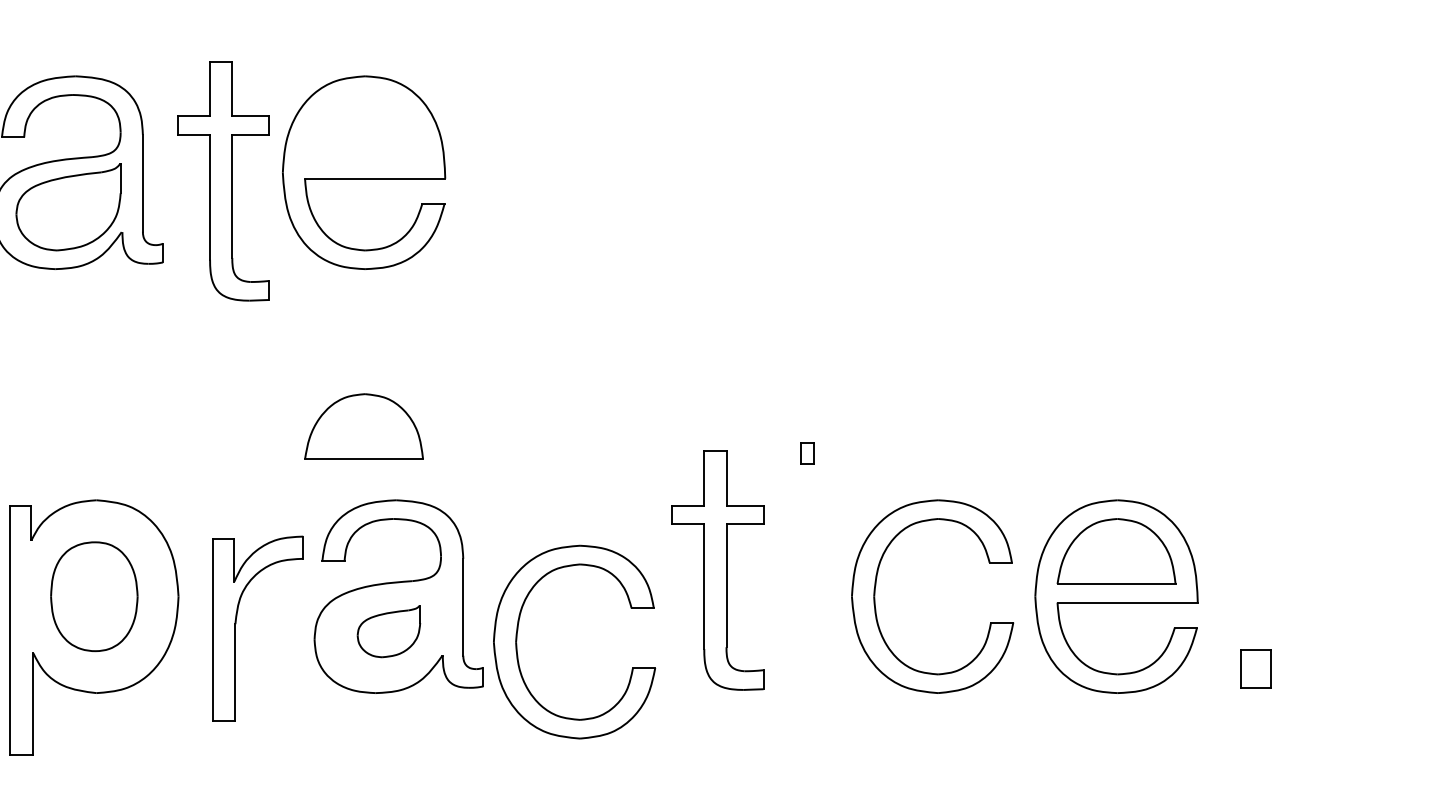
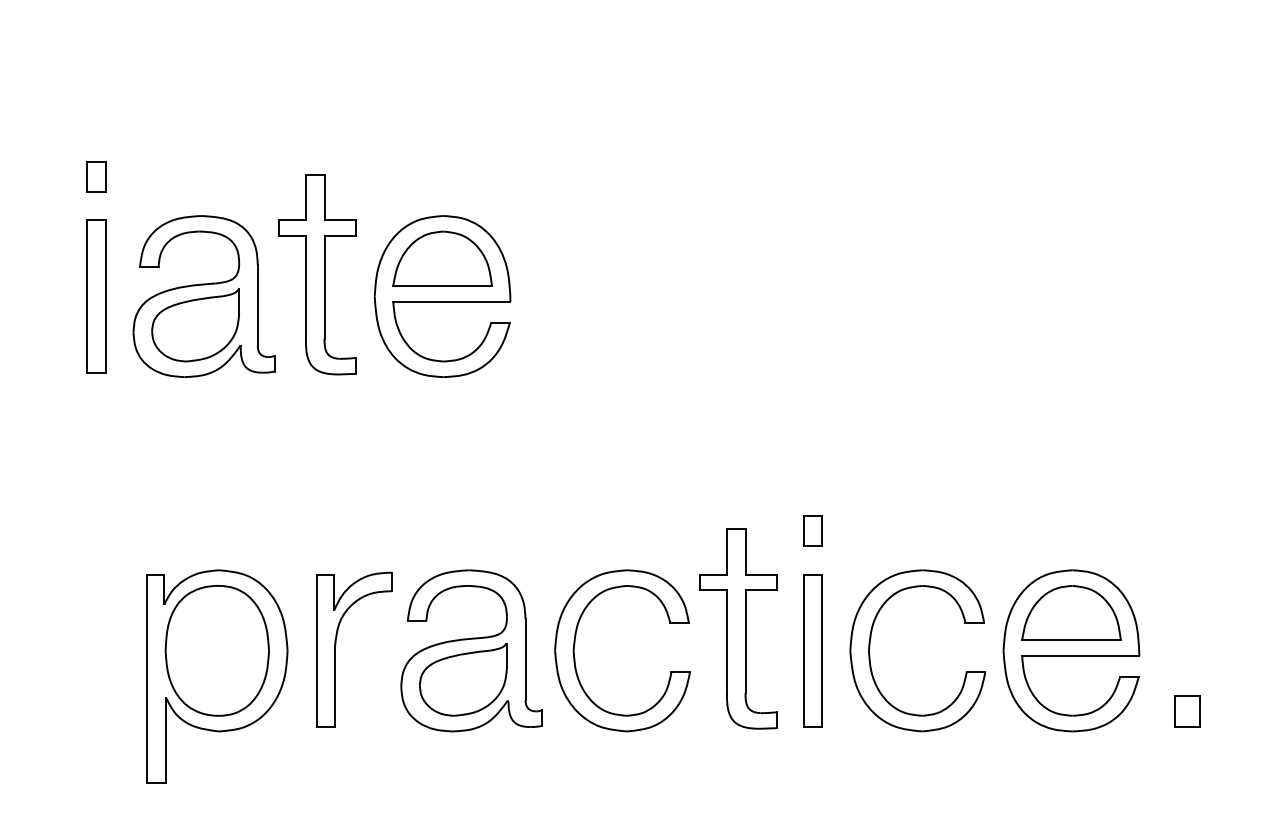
part: (223, 181) -> (317, 274), moved
part: (363, 426) -> (442, 258), moved
part: (806, 452) -> (812, 530), size x1.67
part: (93, 596) -> (216, 650), size x1.43
part: (806, 596) -> (812, 650), added
part: (237, 622) -> (336, 644), moved
part: (389, 630) -> (463, 679), size x1.67
part: (518, 634) -> (575, 644), moved

